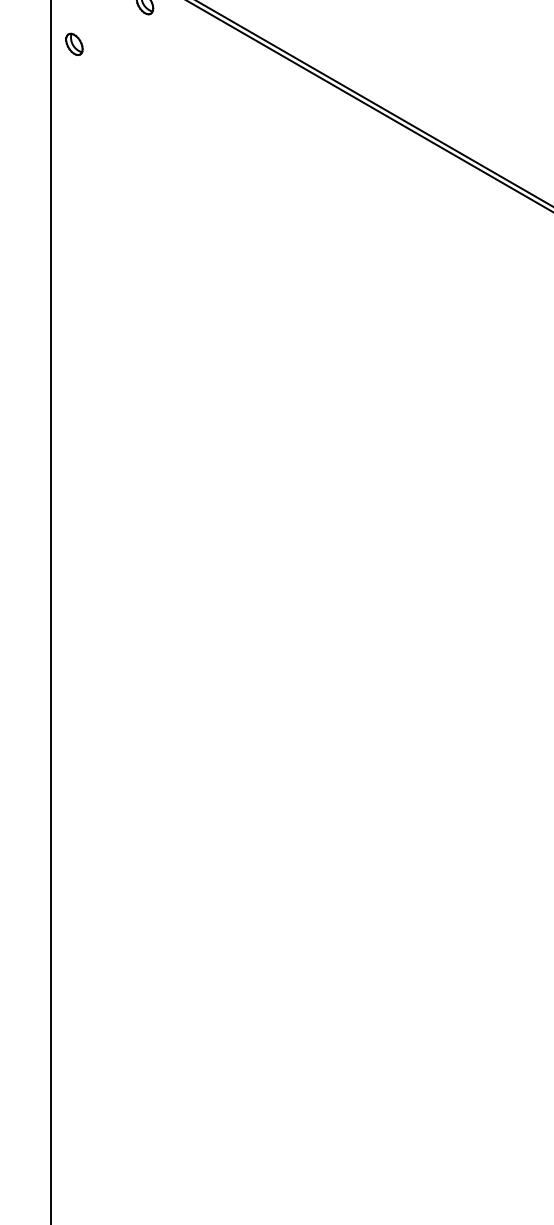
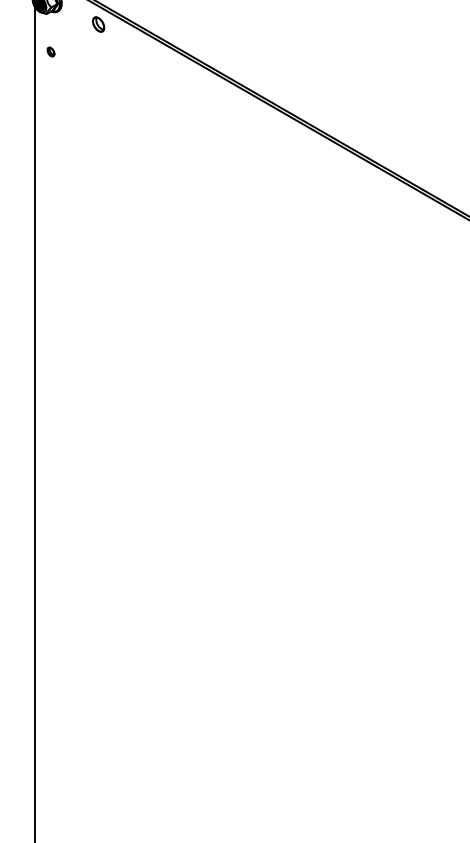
part: (73, 43) -> (50, 51), size x0.6

